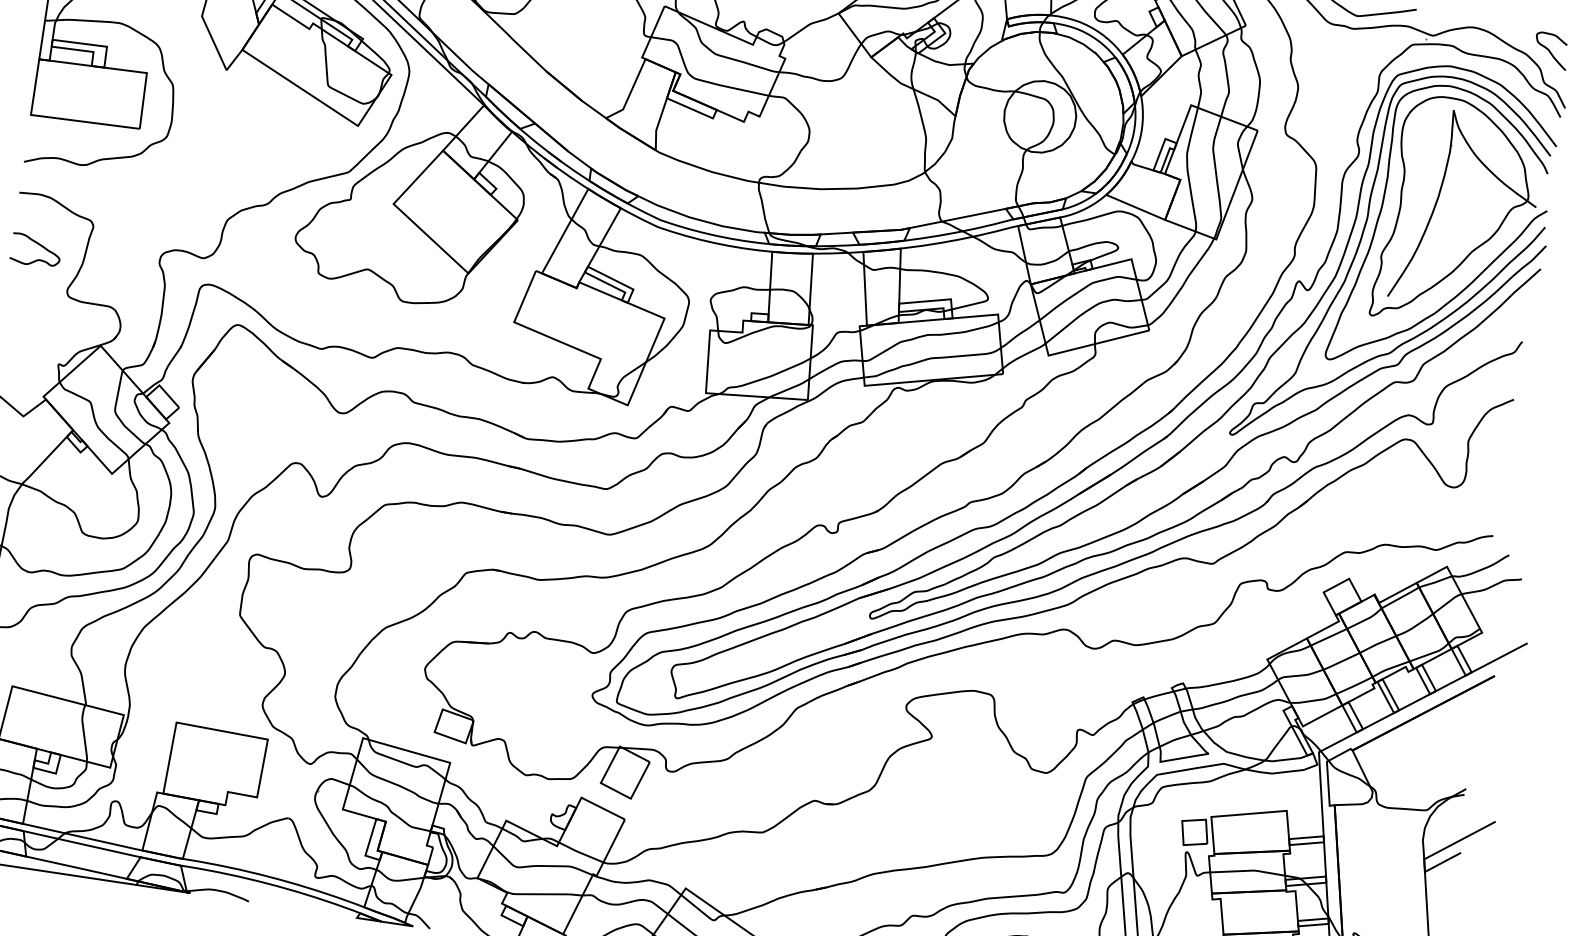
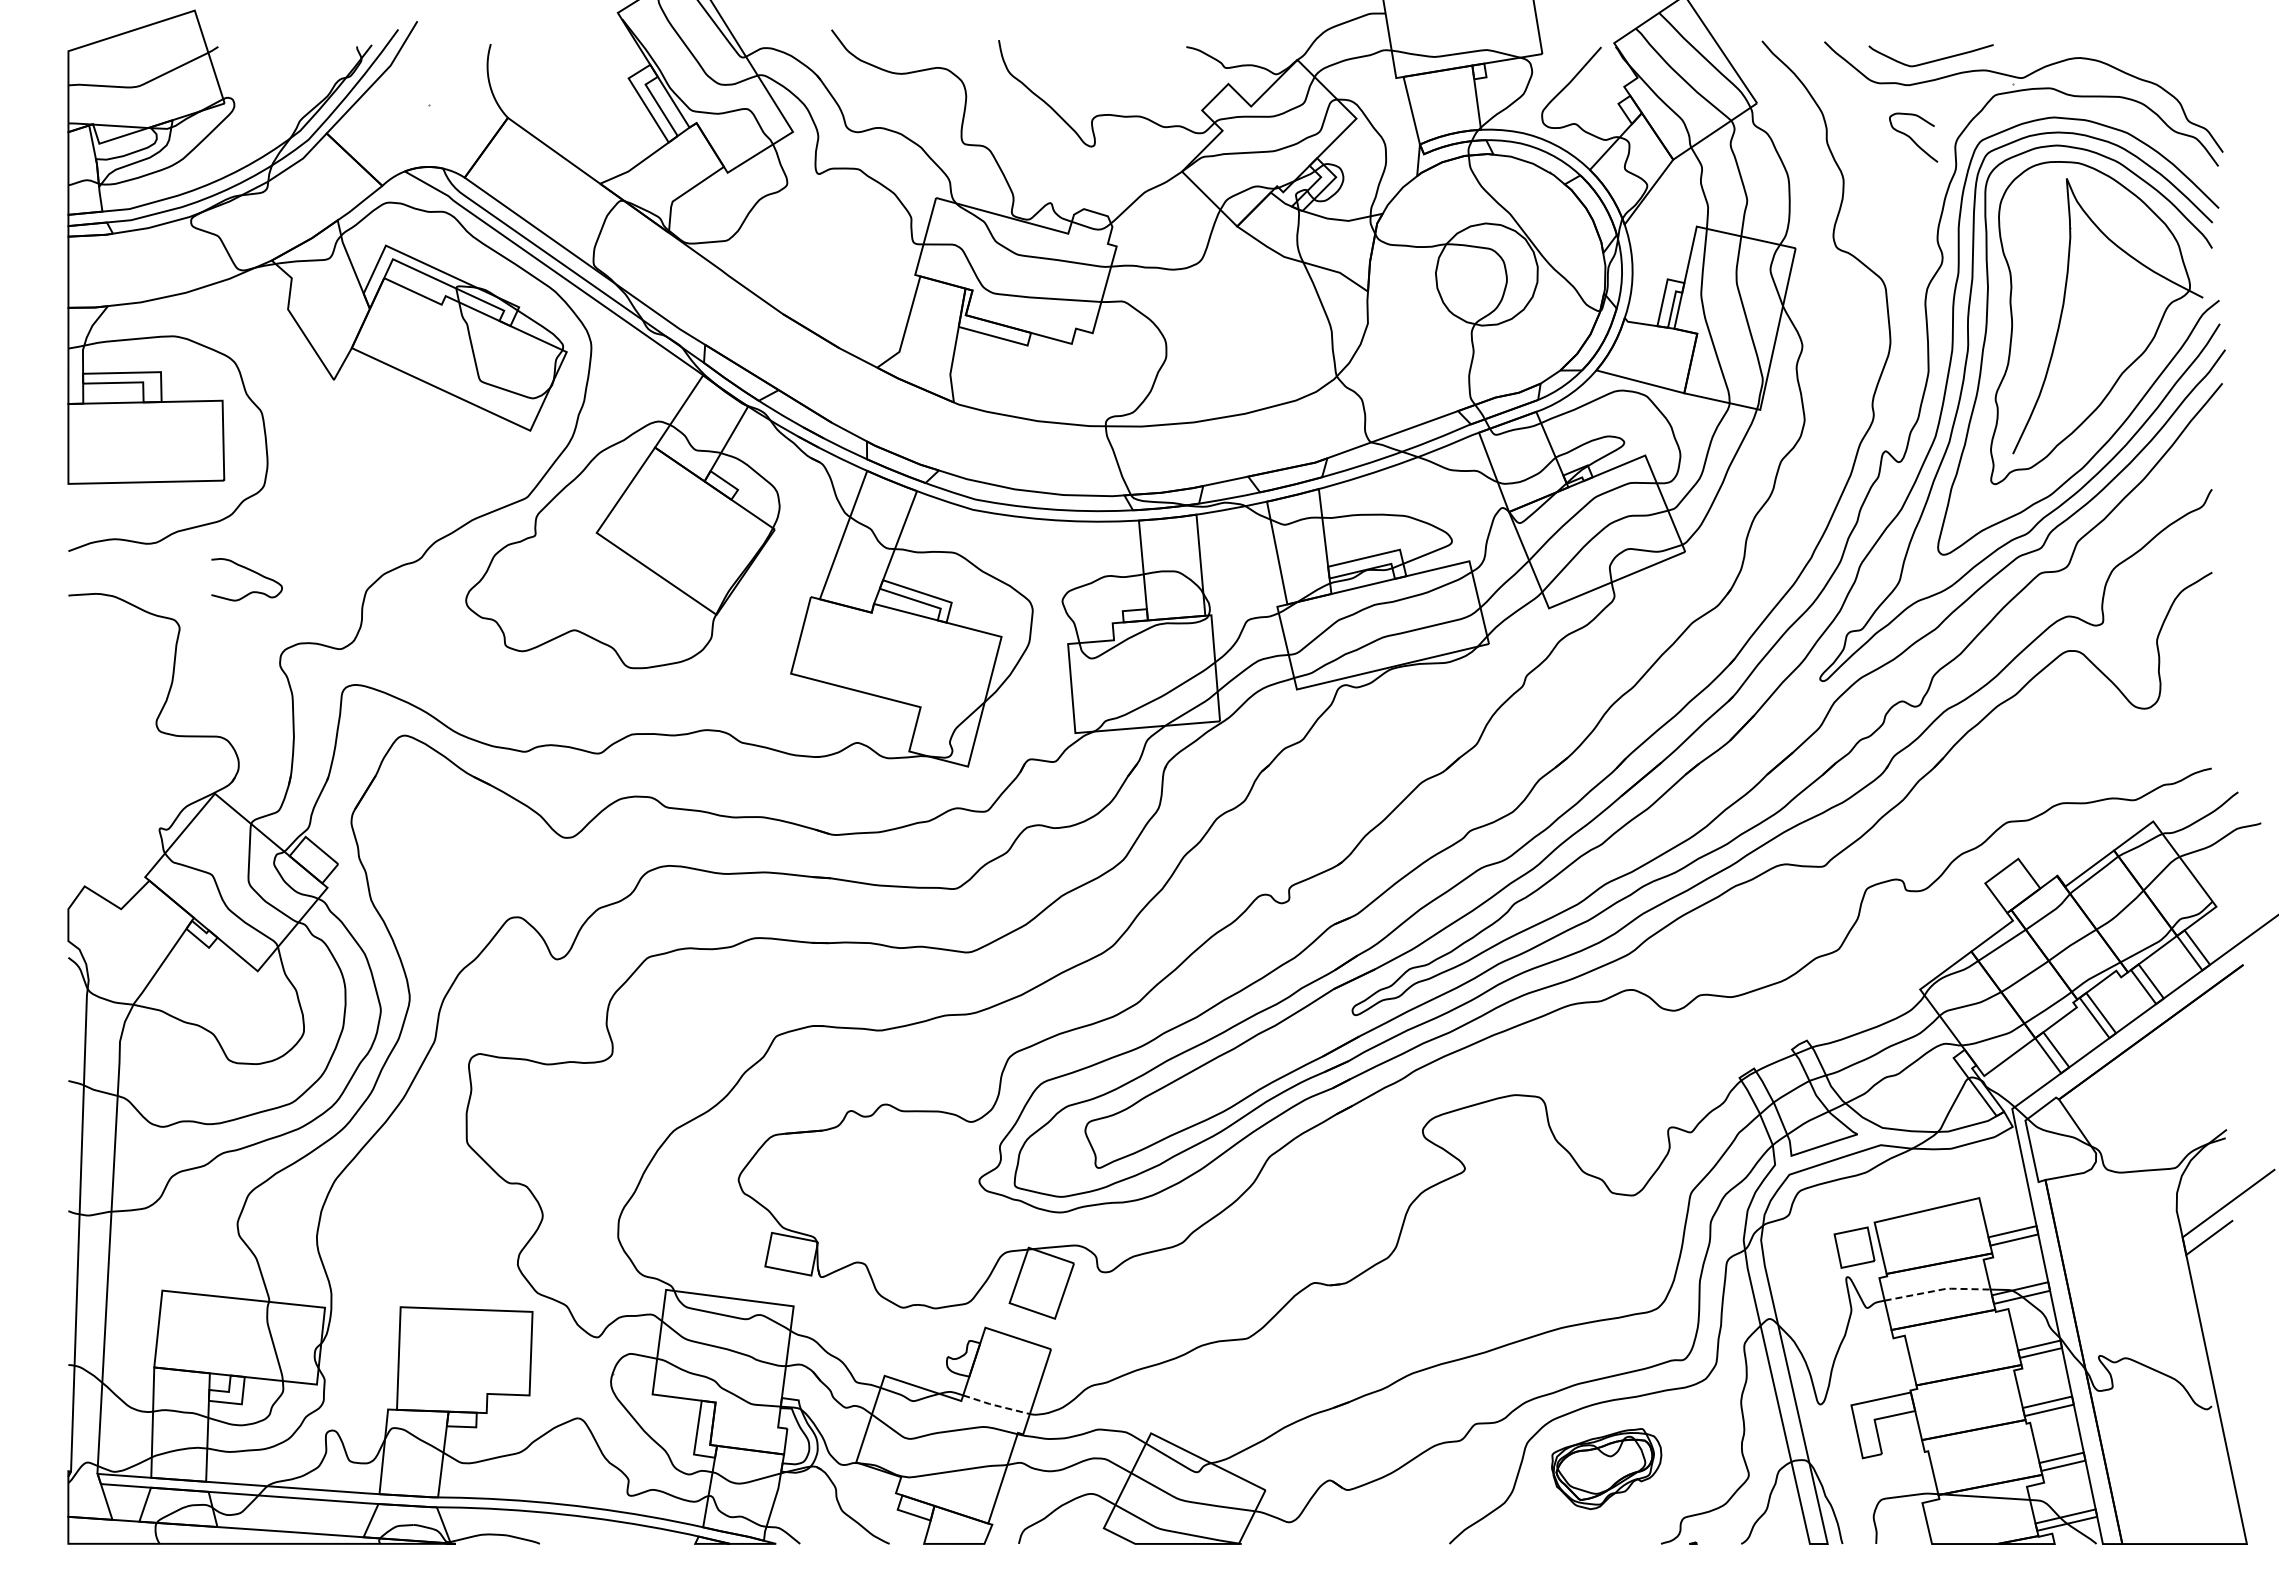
curve: (1550, 51) -> (1912, 138), moved
curve: (37, 244) -> (248, 570), moved
line: (581, 852) -> (996, 1405), solid -> dashed
line: (1248, 870) -> (1938, 1290), solid -> dashed

